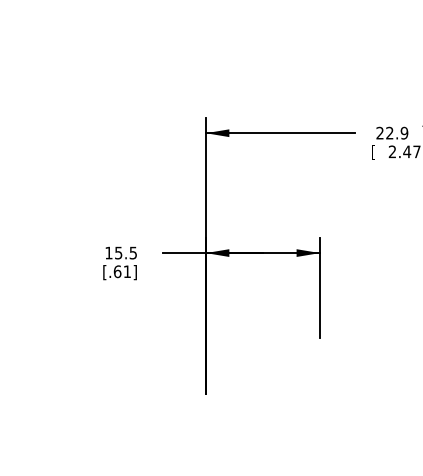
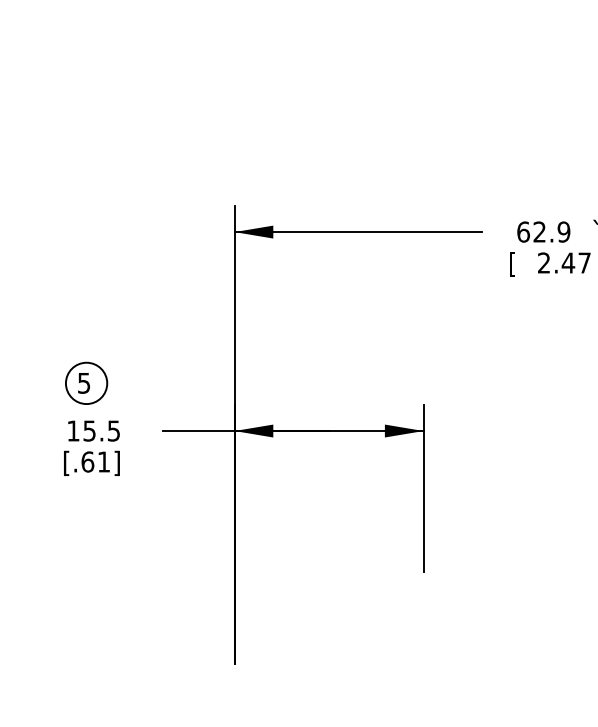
text: (379, 132) -> (522, 230), 22.9 -> 62.9
part: (116, 224) -> (85, 383), added

